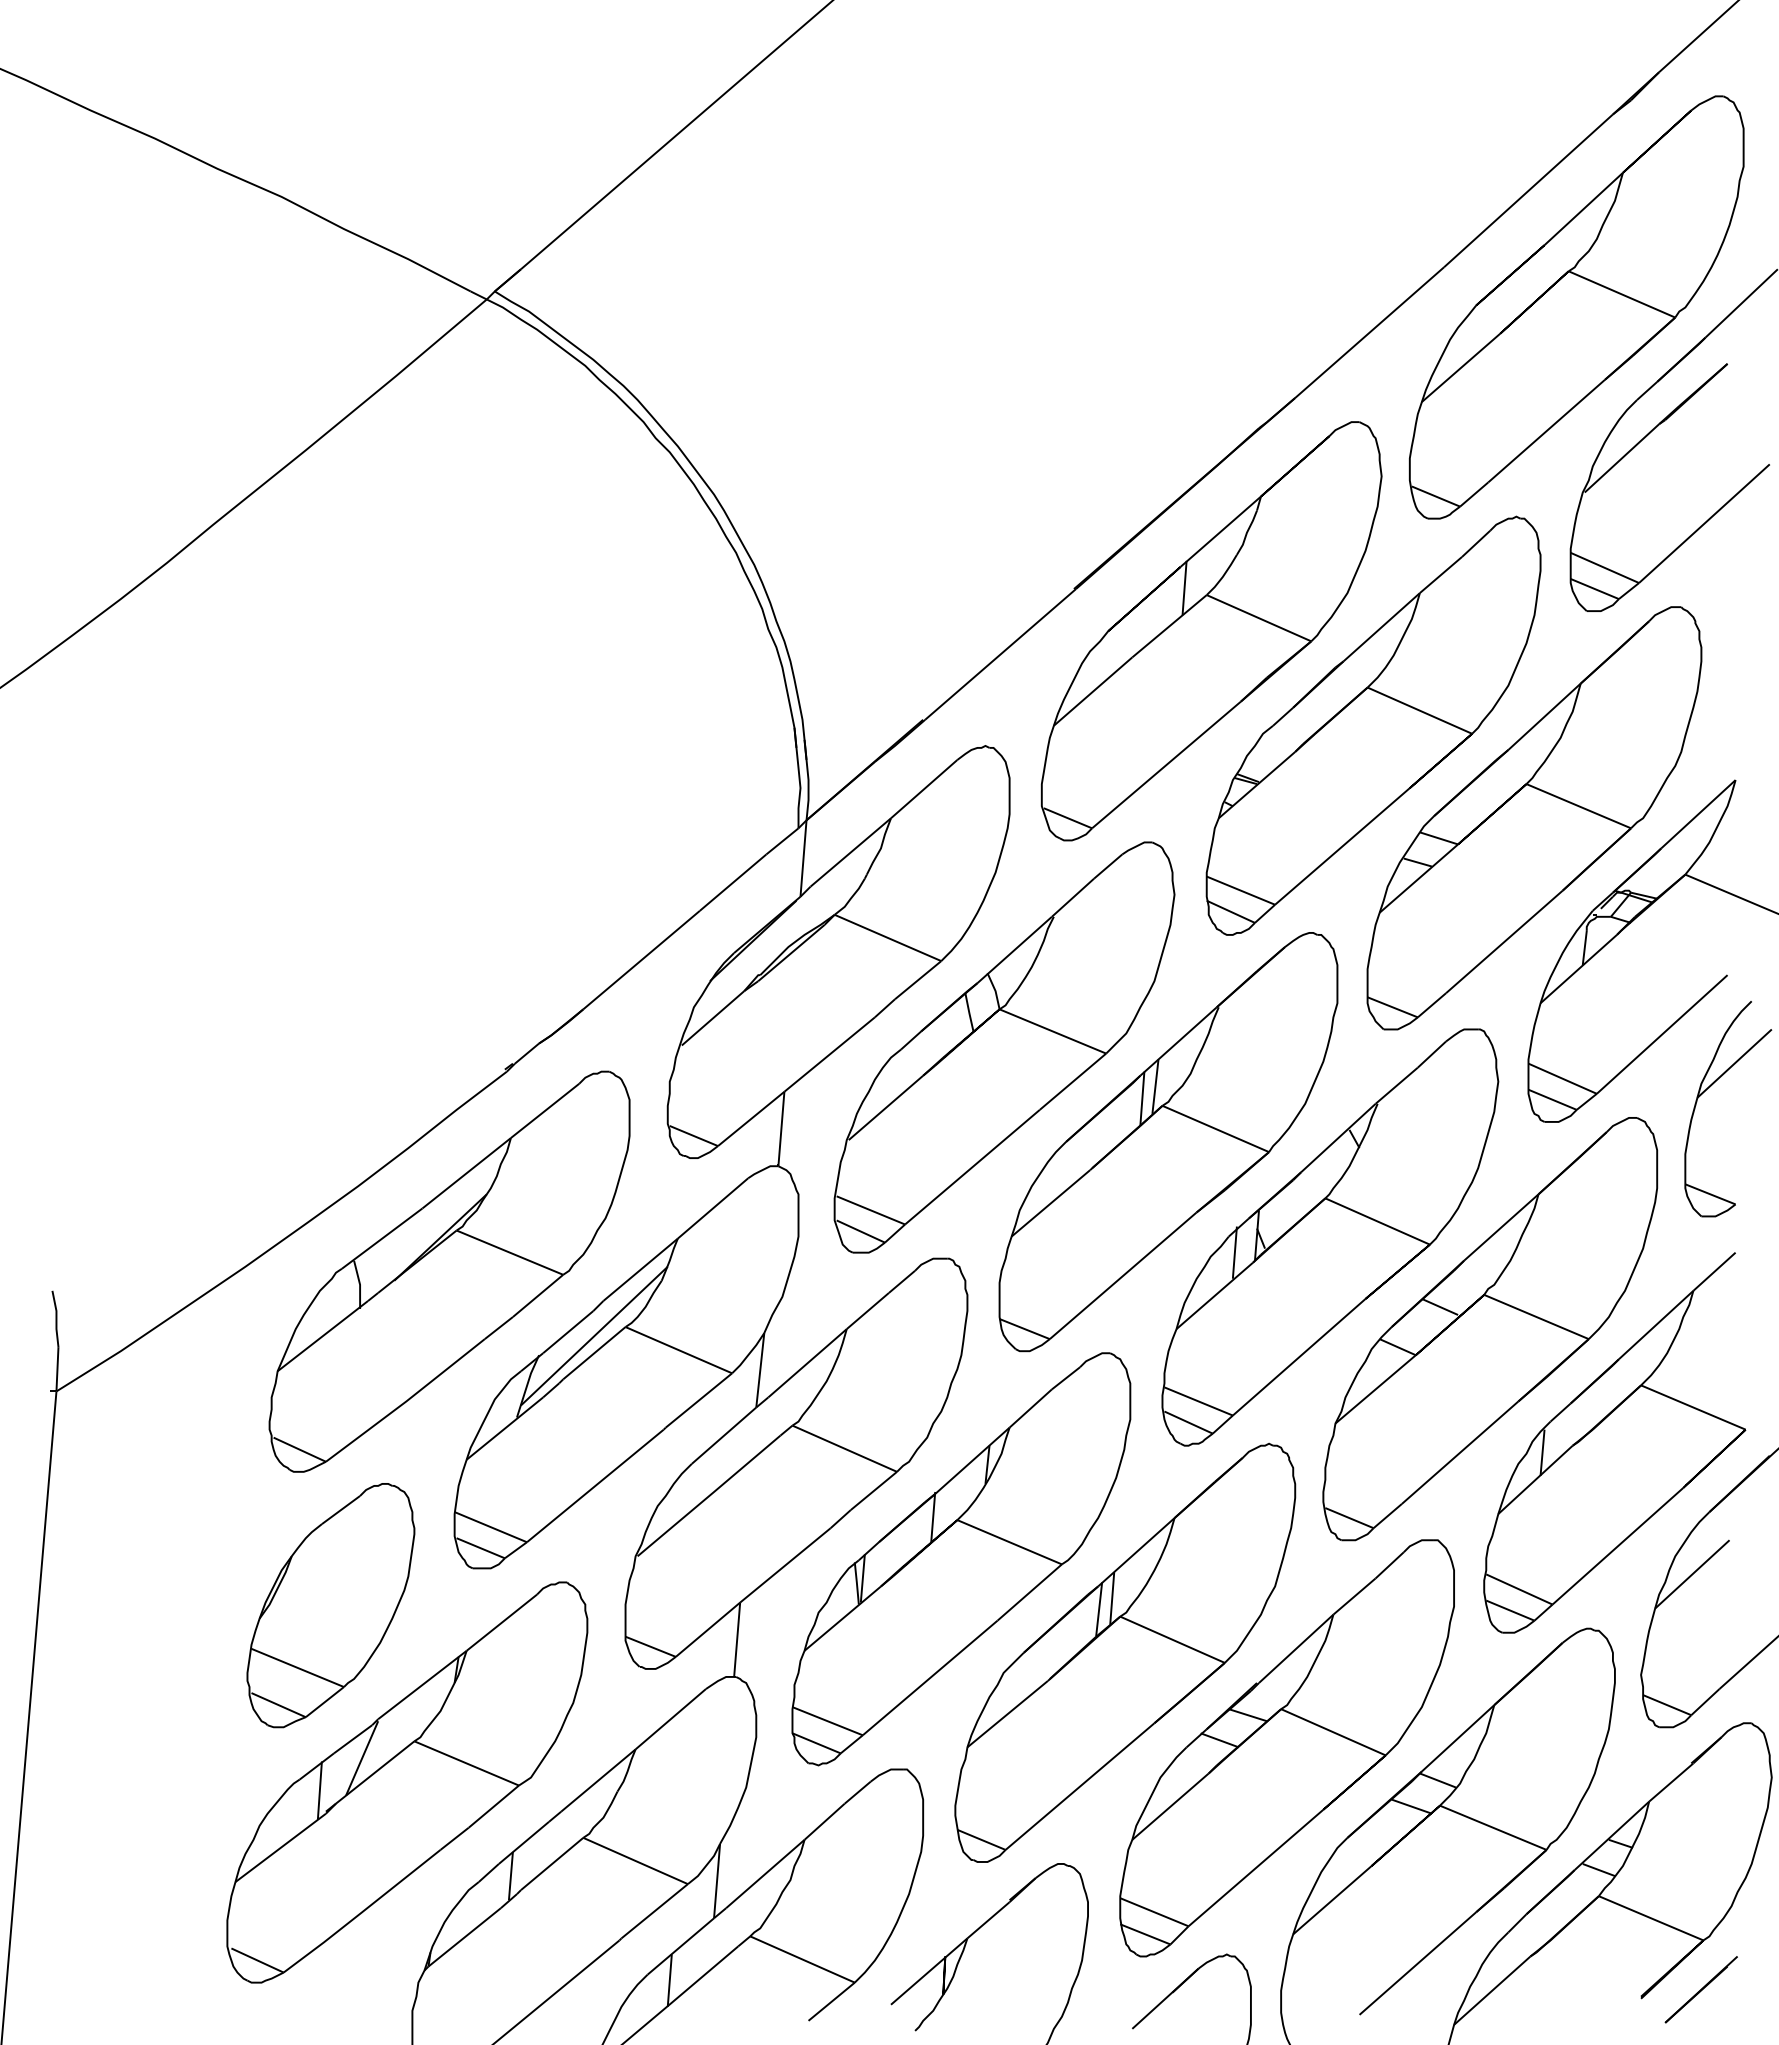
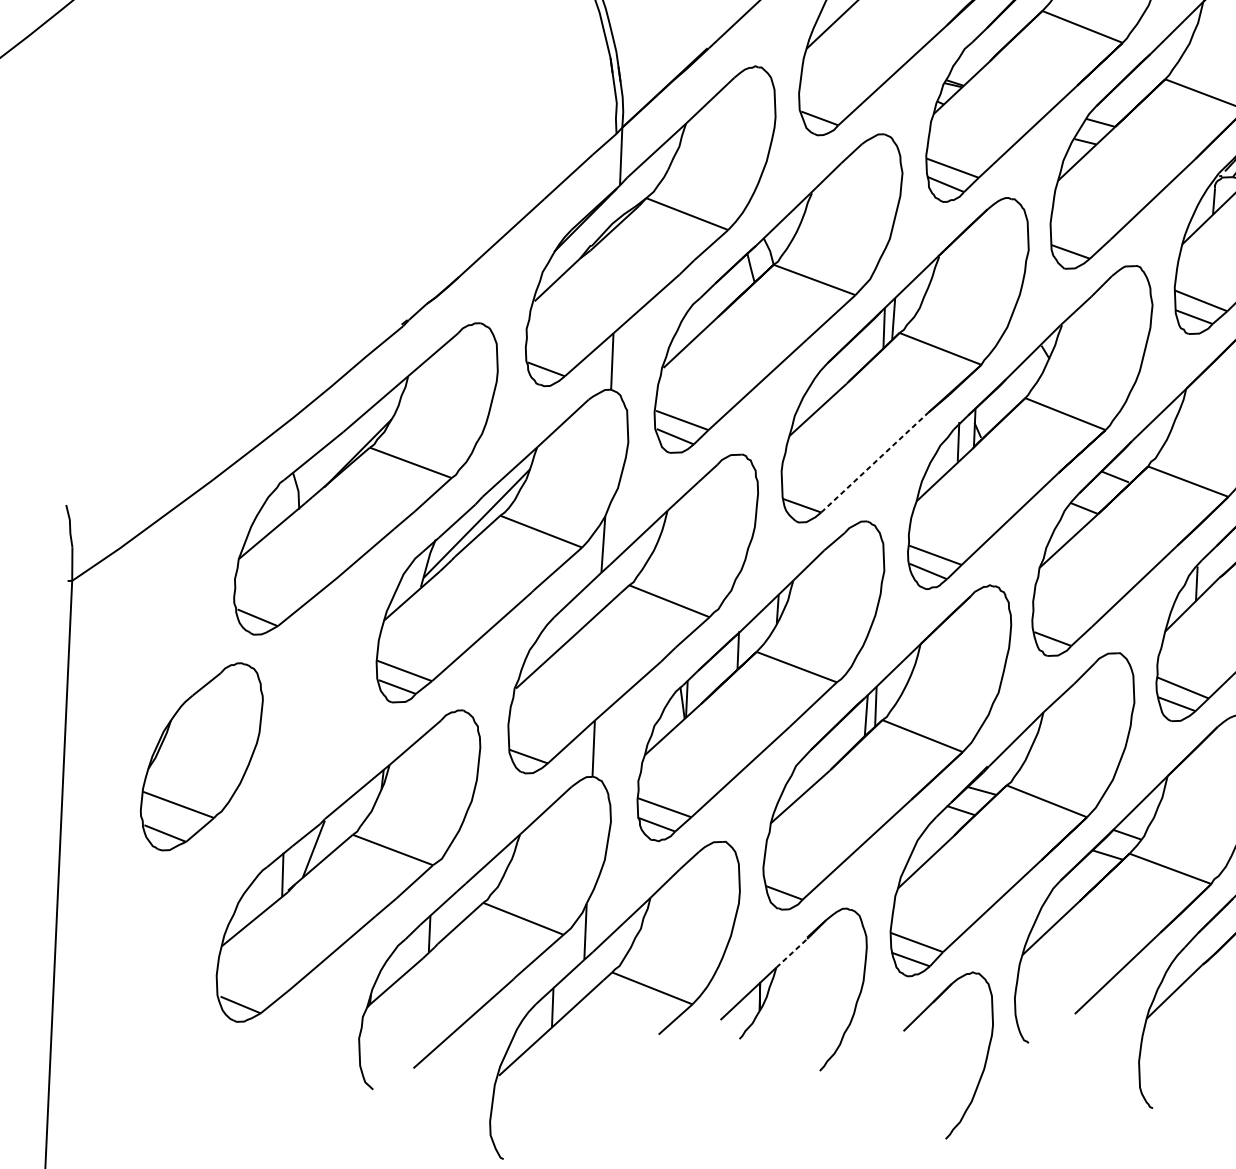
line: (1123, 1275) -> (875, 462), solid -> dashed
part: (330, 1605) -> (201, 756), moved
line: (988, 1920) -> (791, 953), solid -> dashed

